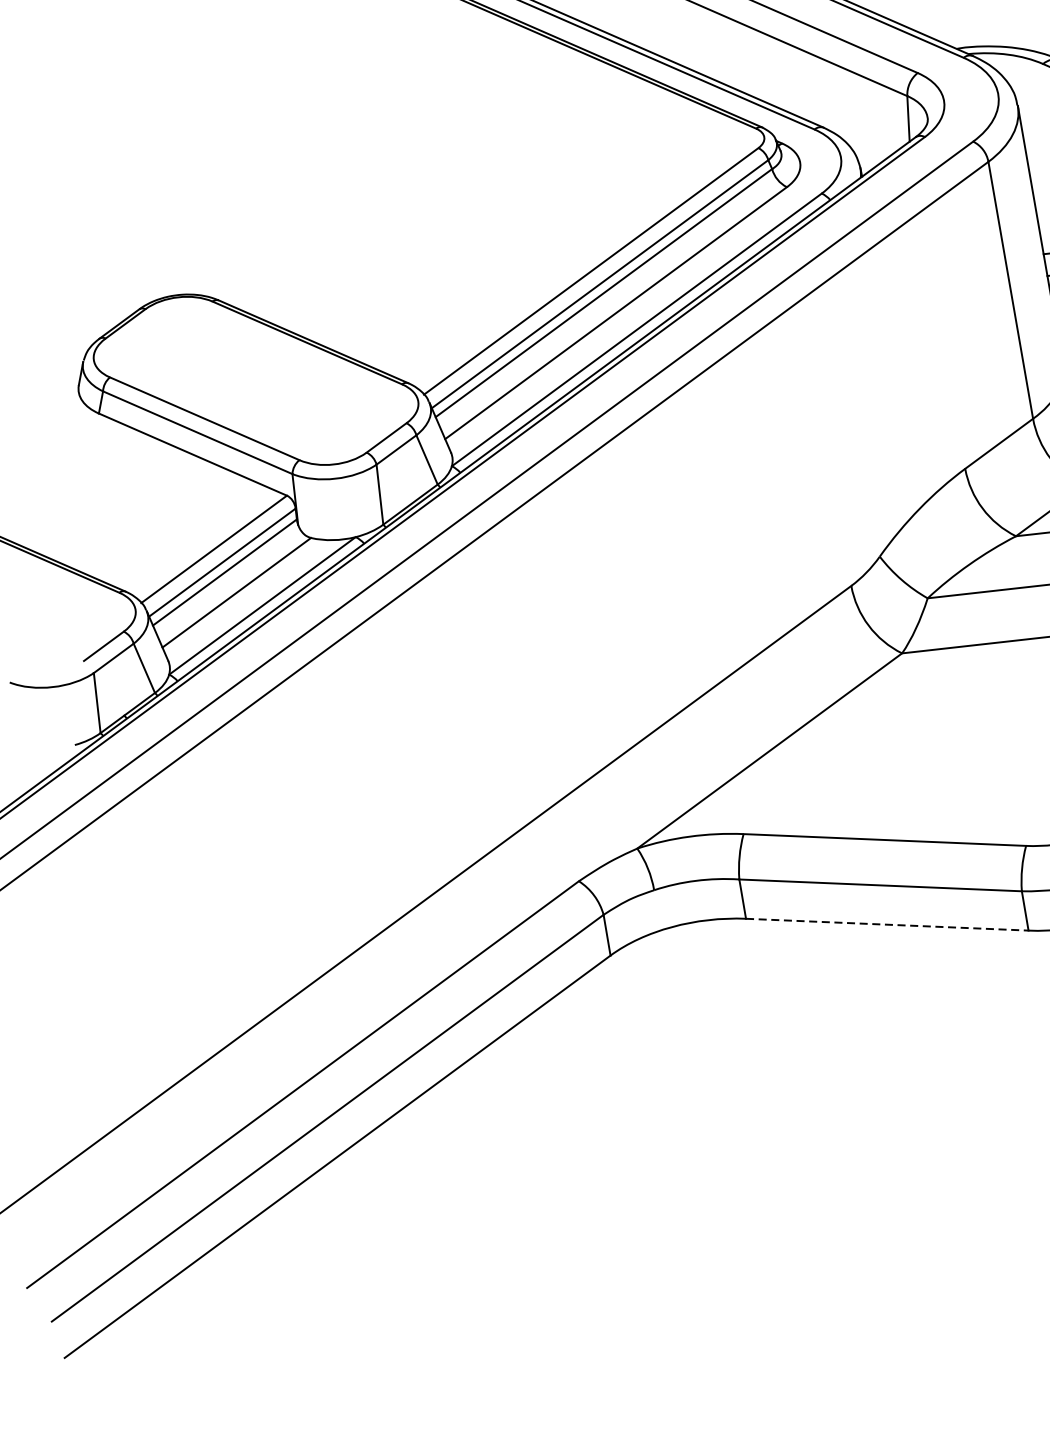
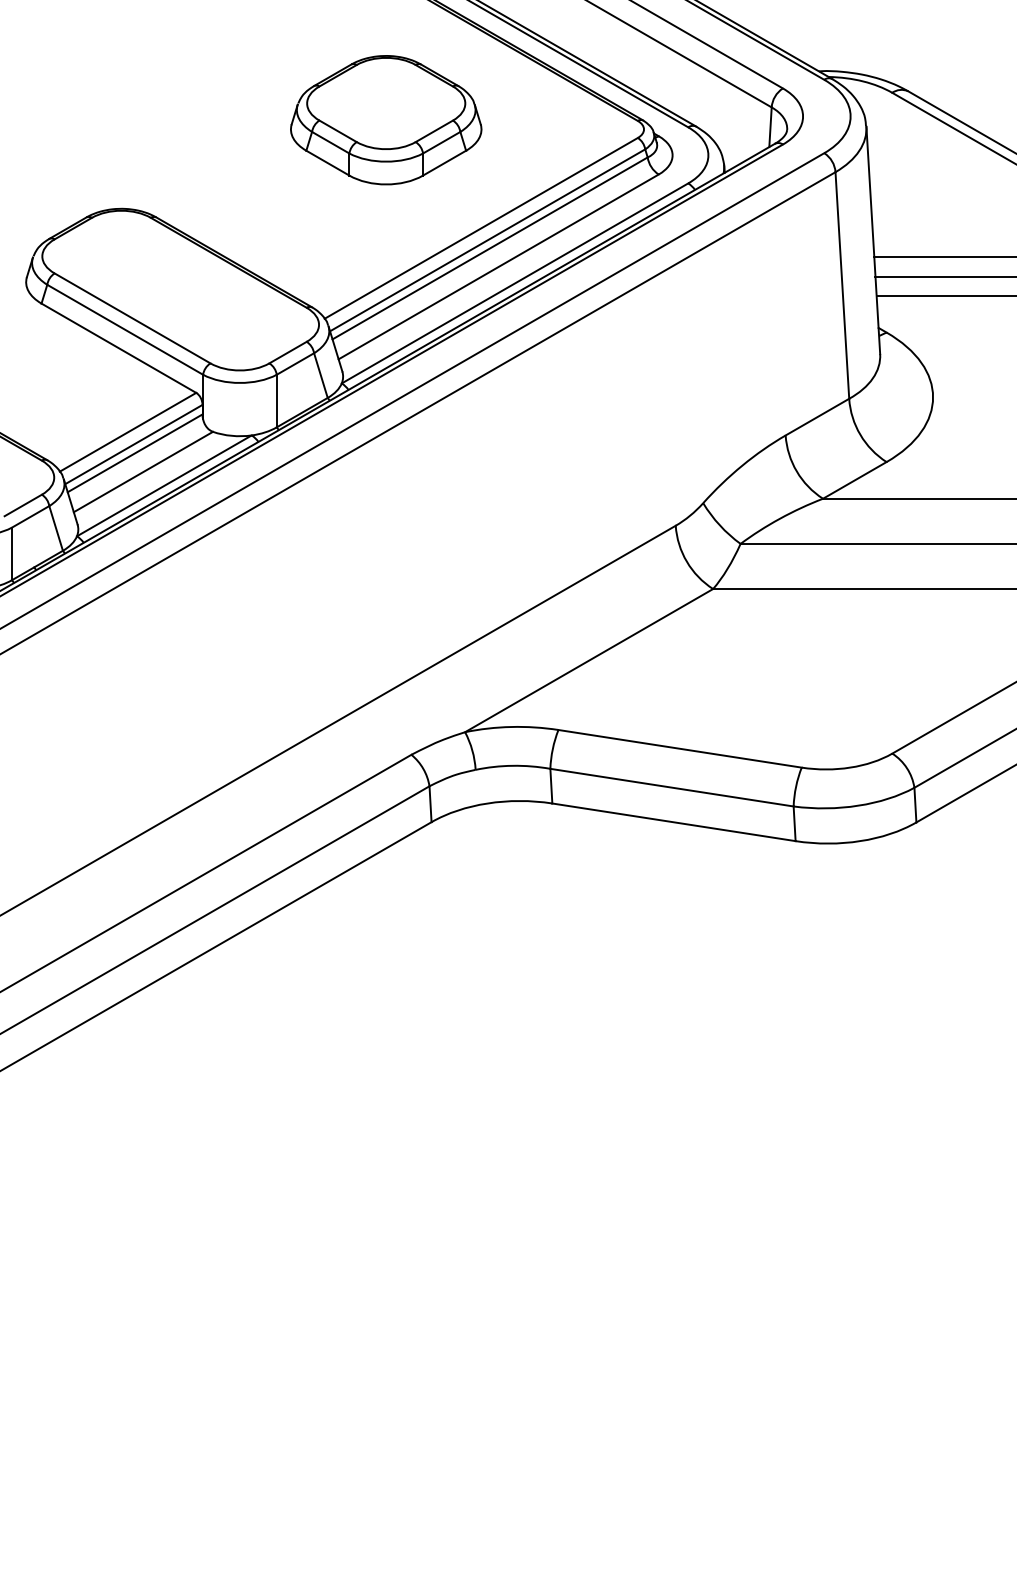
part: (469, 160) -> (386, 120), added
line: (887, 924) -> (674, 822), dashed -> solid

